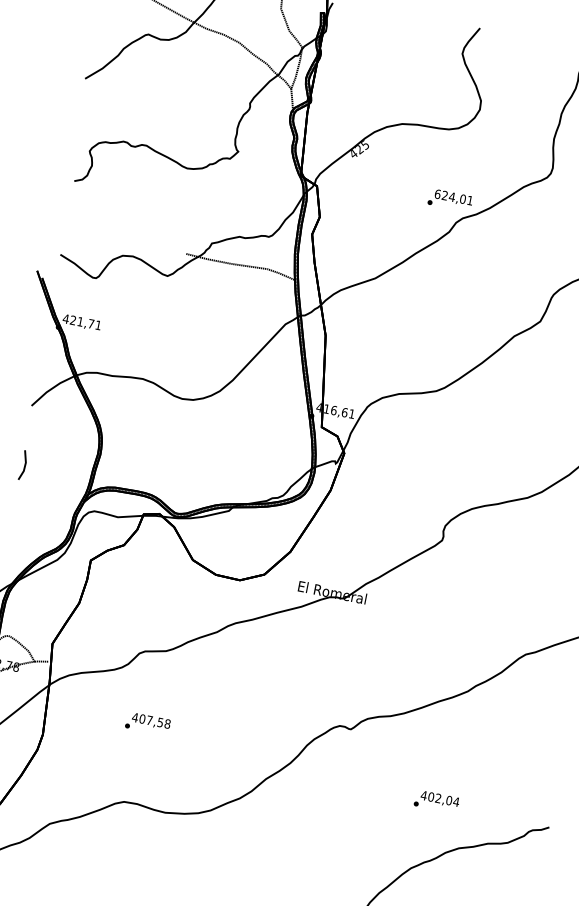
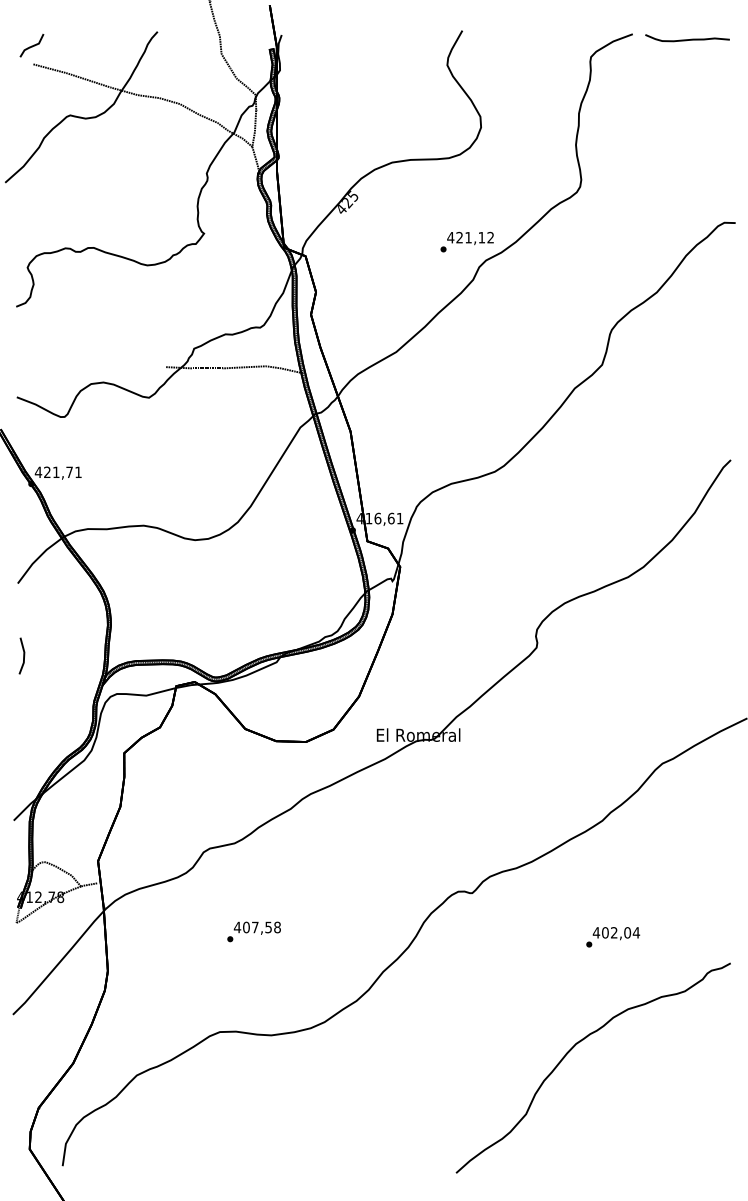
text: (453, 197) -> (470, 237), 624,01 -> 421,12
text: (147, 723) -> (253, 931), moved
text: (437, 802) -> (613, 937), moved

